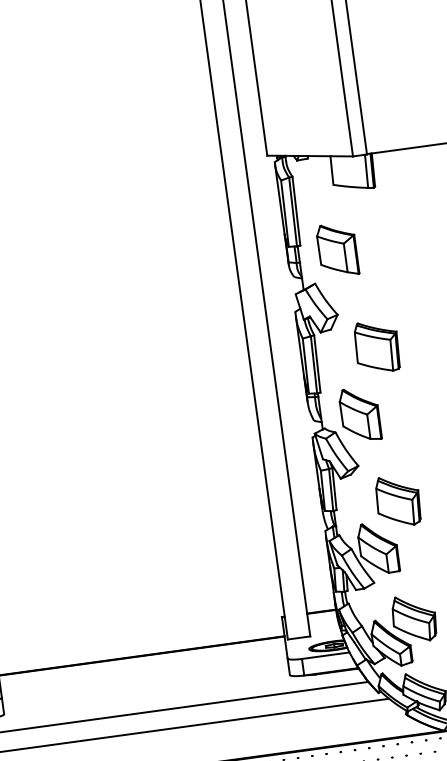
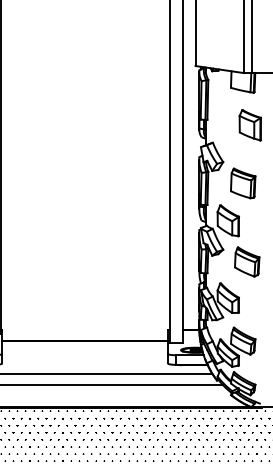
part: (336, 250) -> (249, 125), moved
part: (398, 500) -> (247, 261), moved

